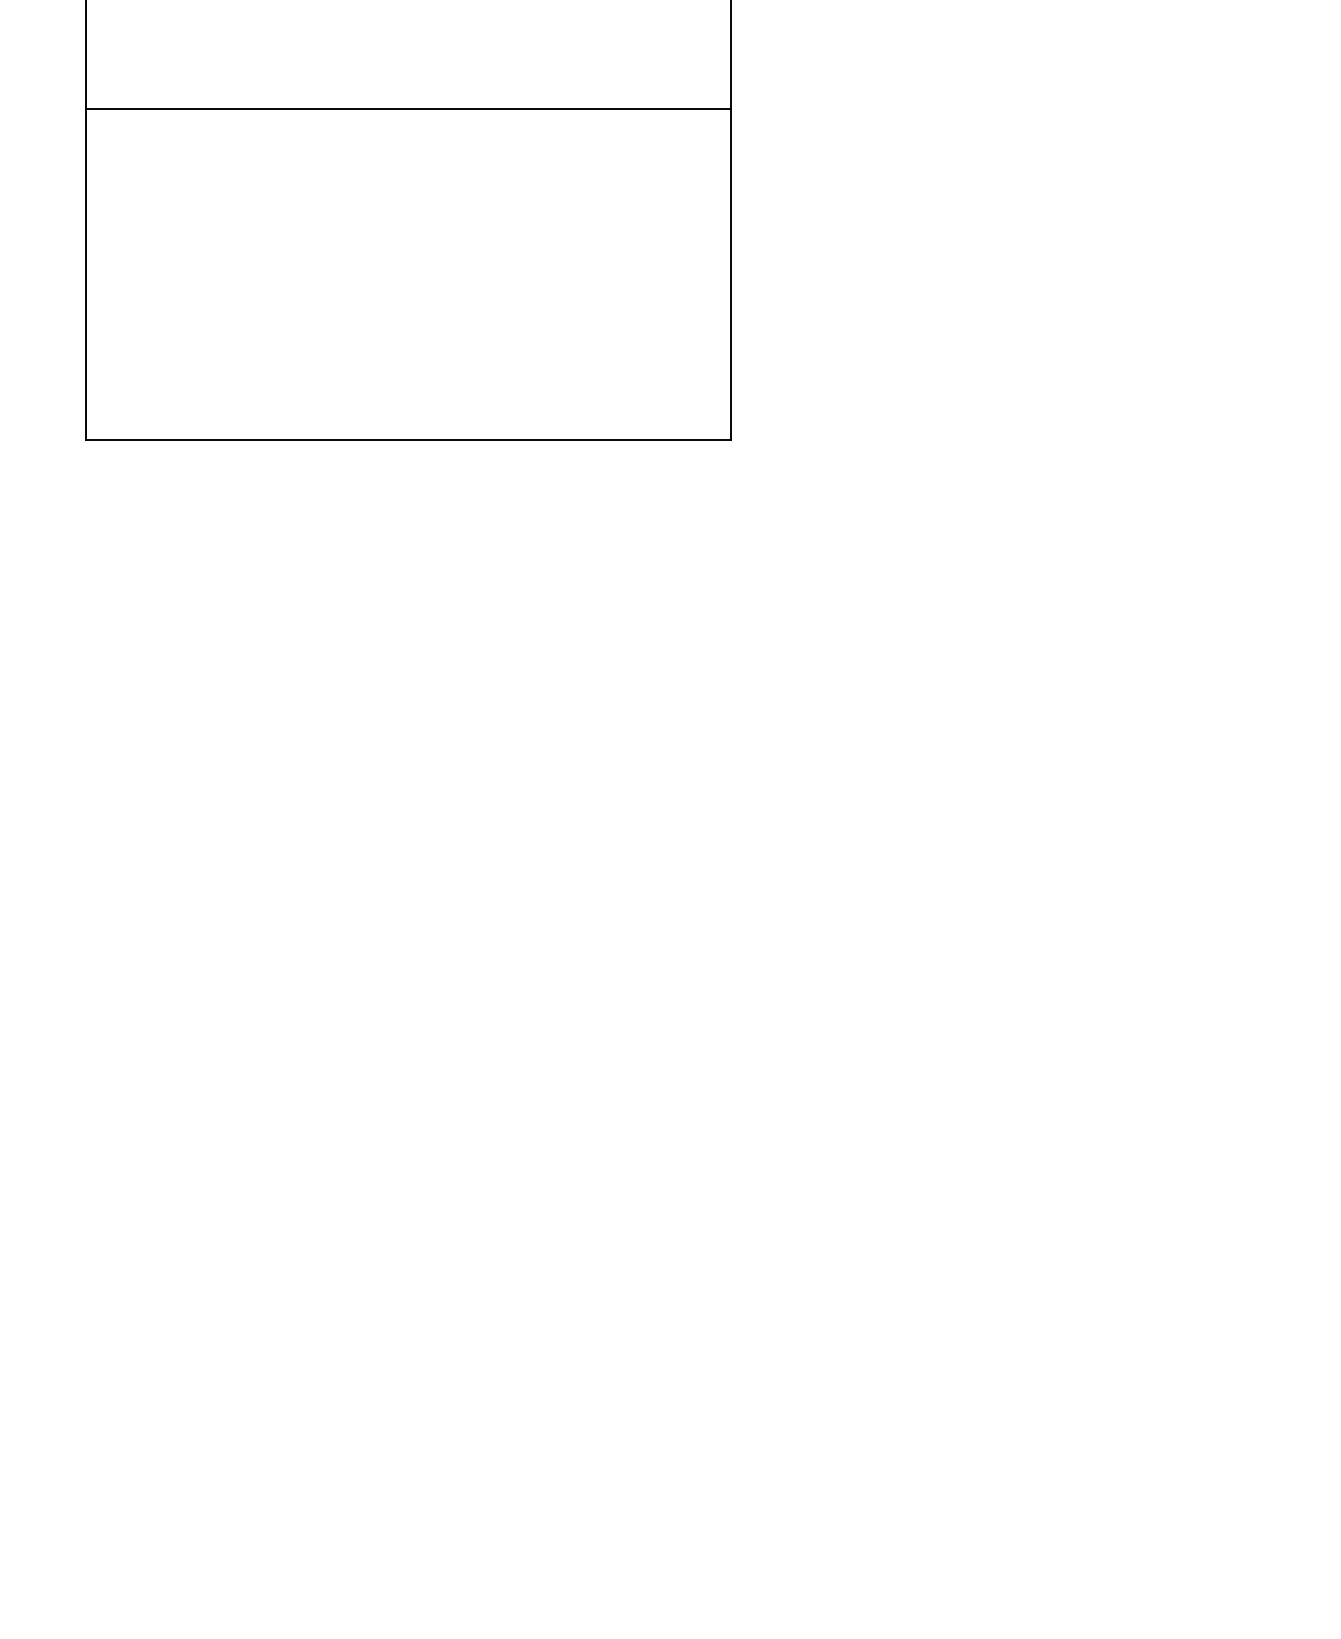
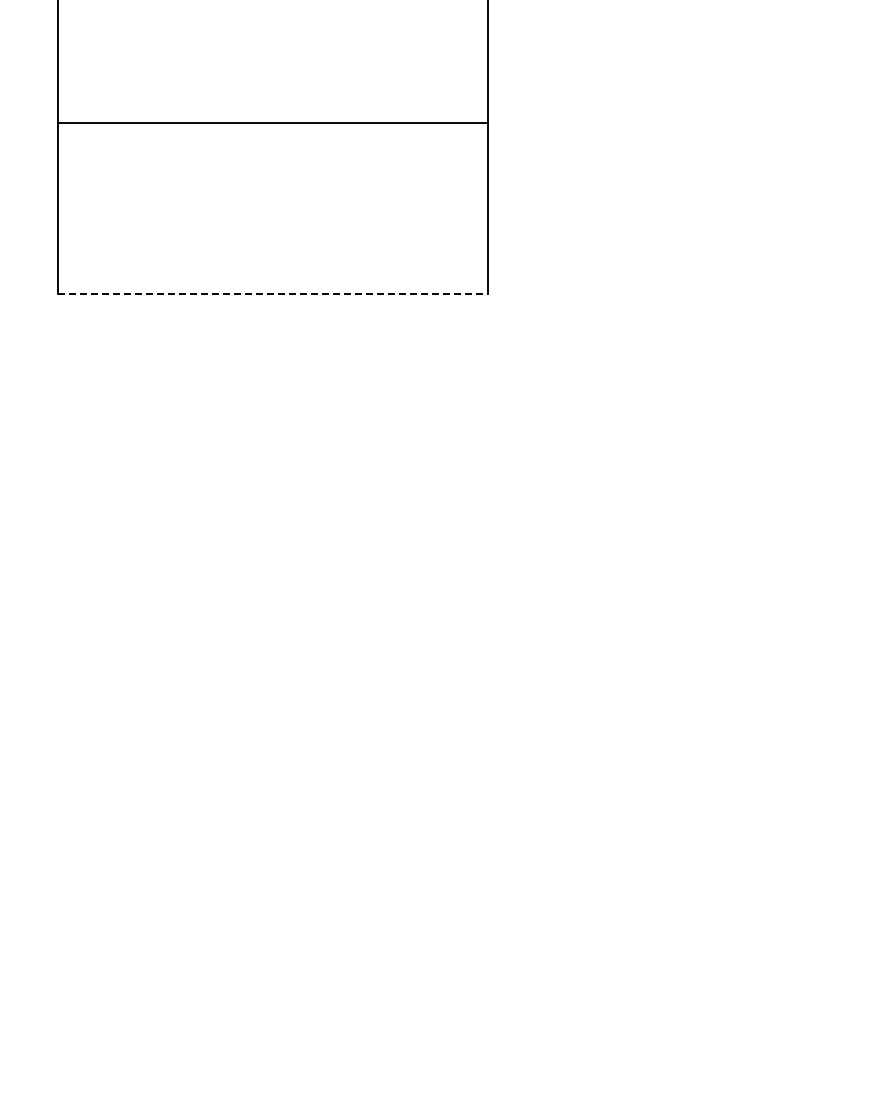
line: (407, 108) -> (272, 122), moved
line: (409, 439) -> (273, 293), solid -> dashed

